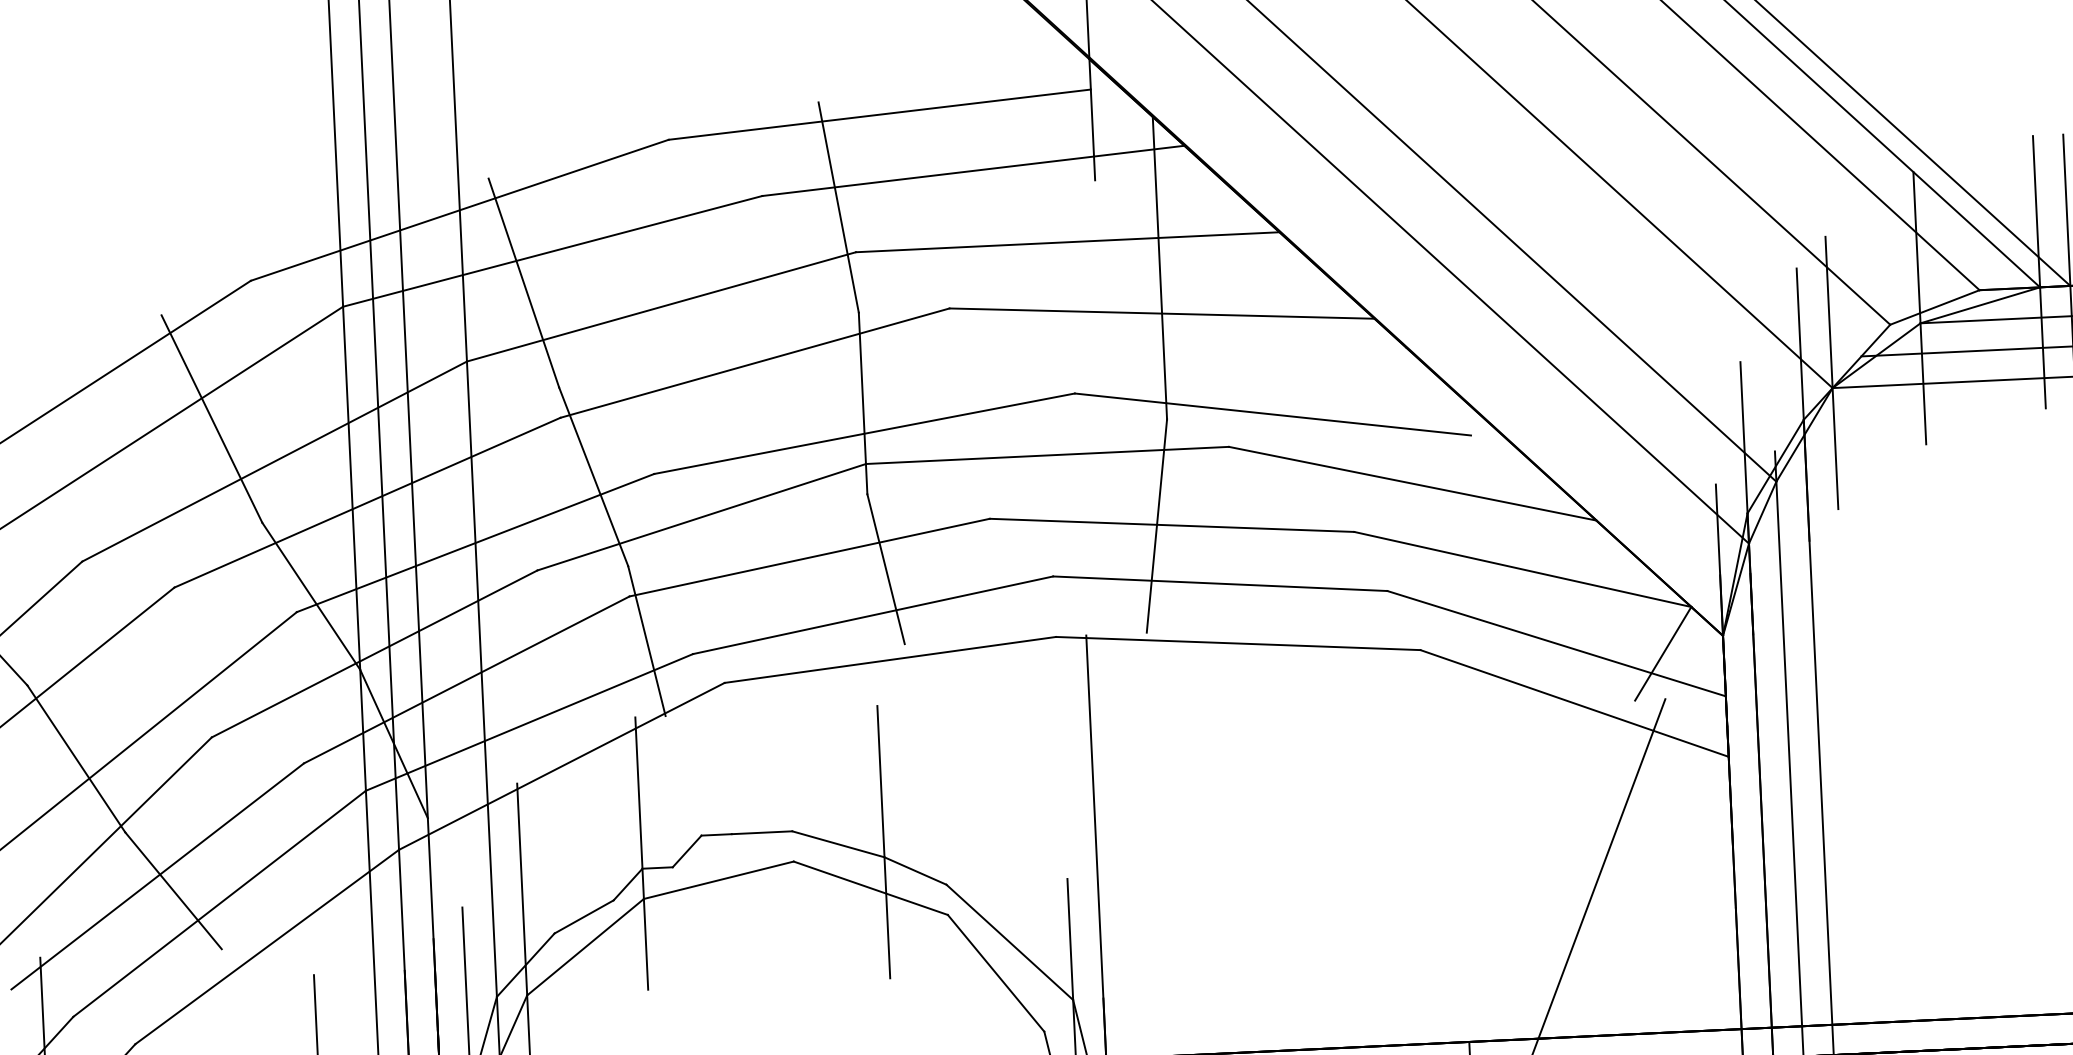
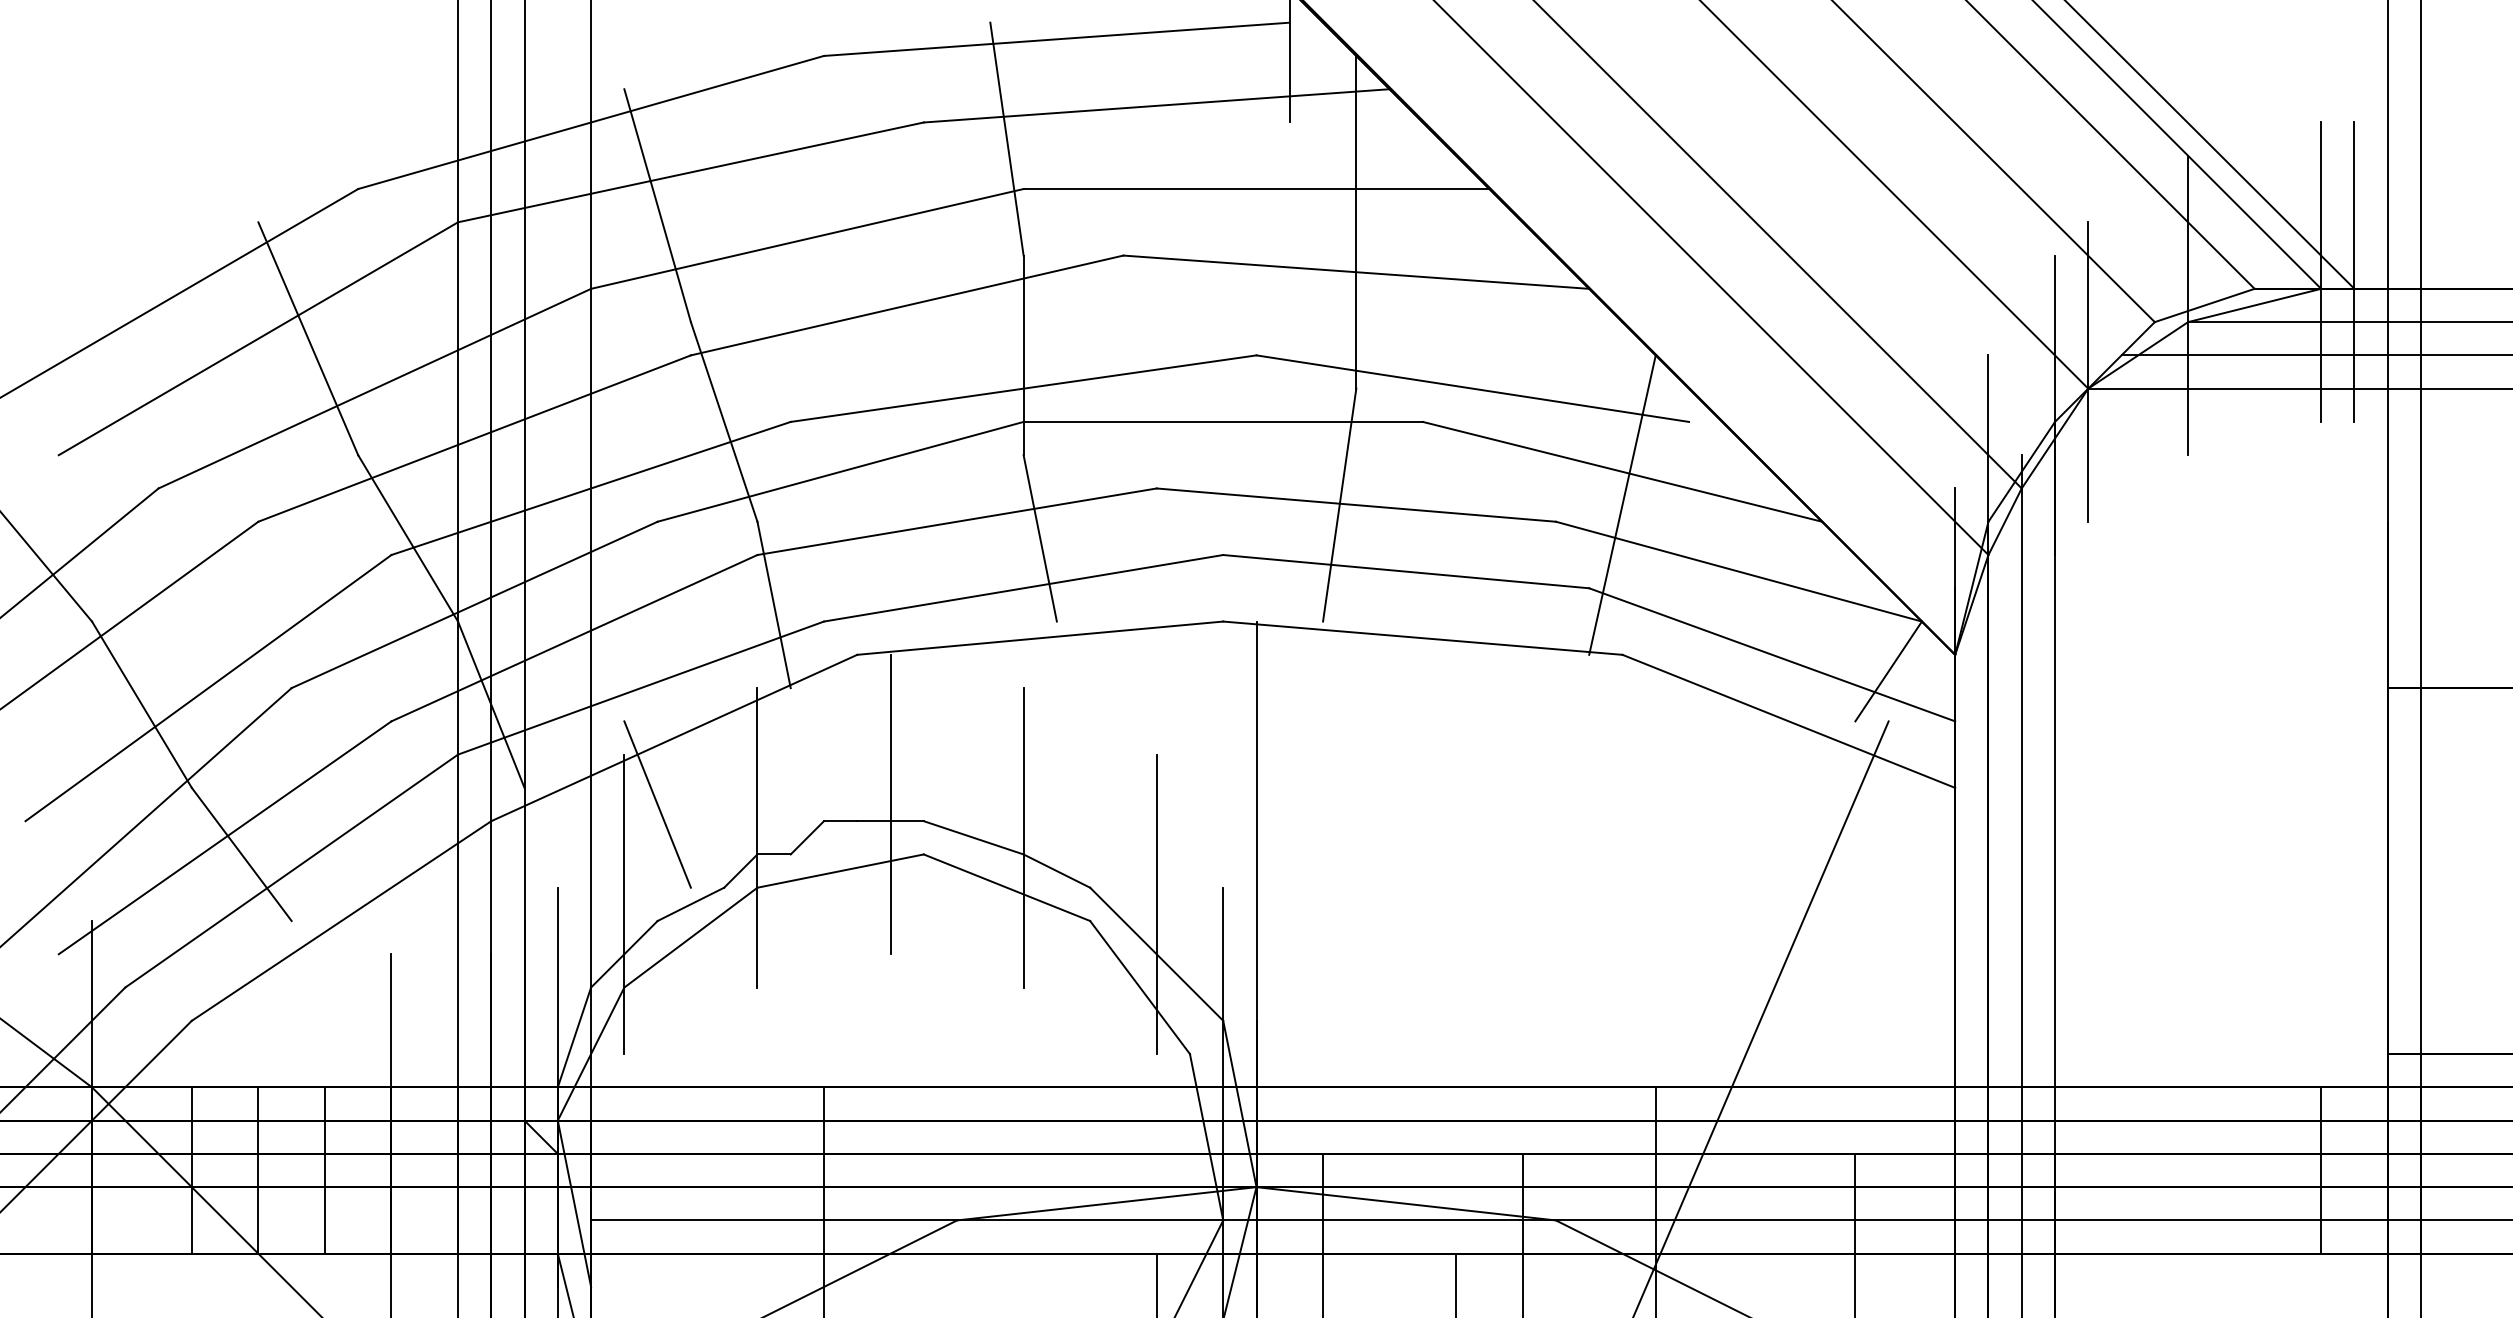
line: (1414, 513) -> (1622, 504), added
line: (761, 817) -> (890, 804), added
line: (549, 827) -> (657, 804), added
line: (1007, 897) -> (1156, 904), added

